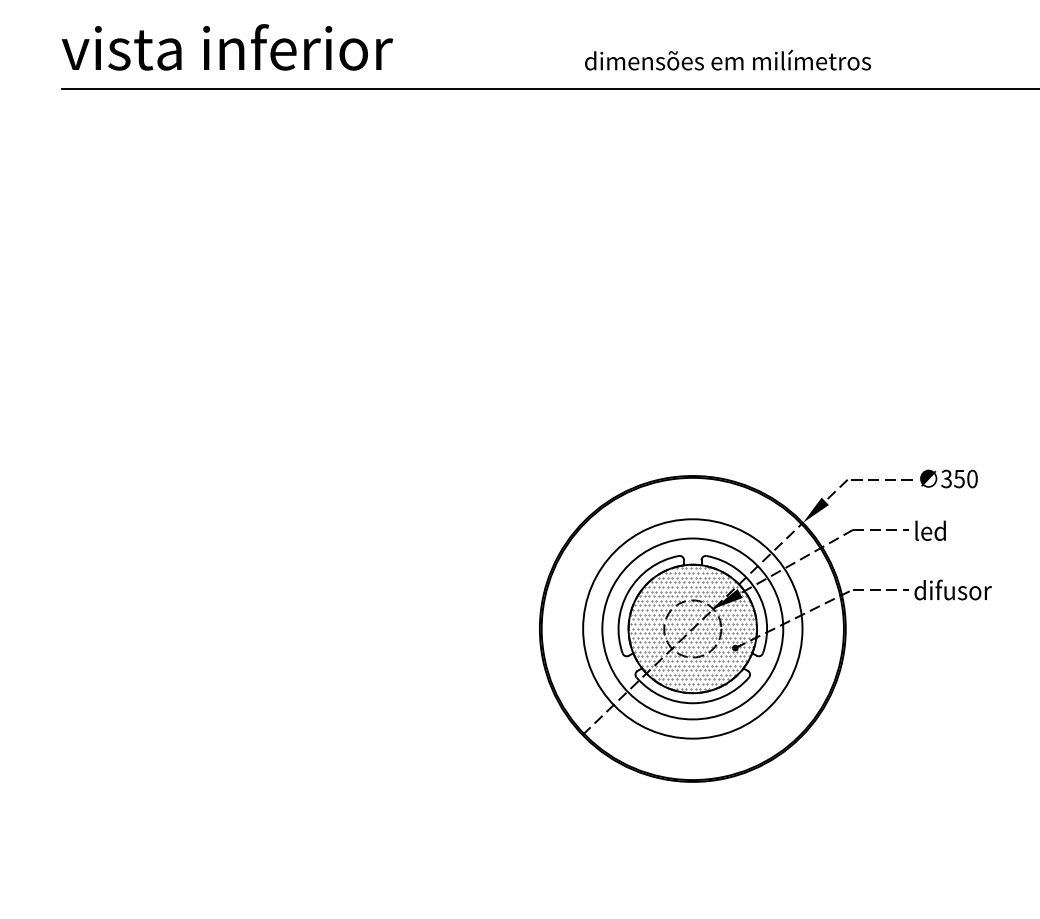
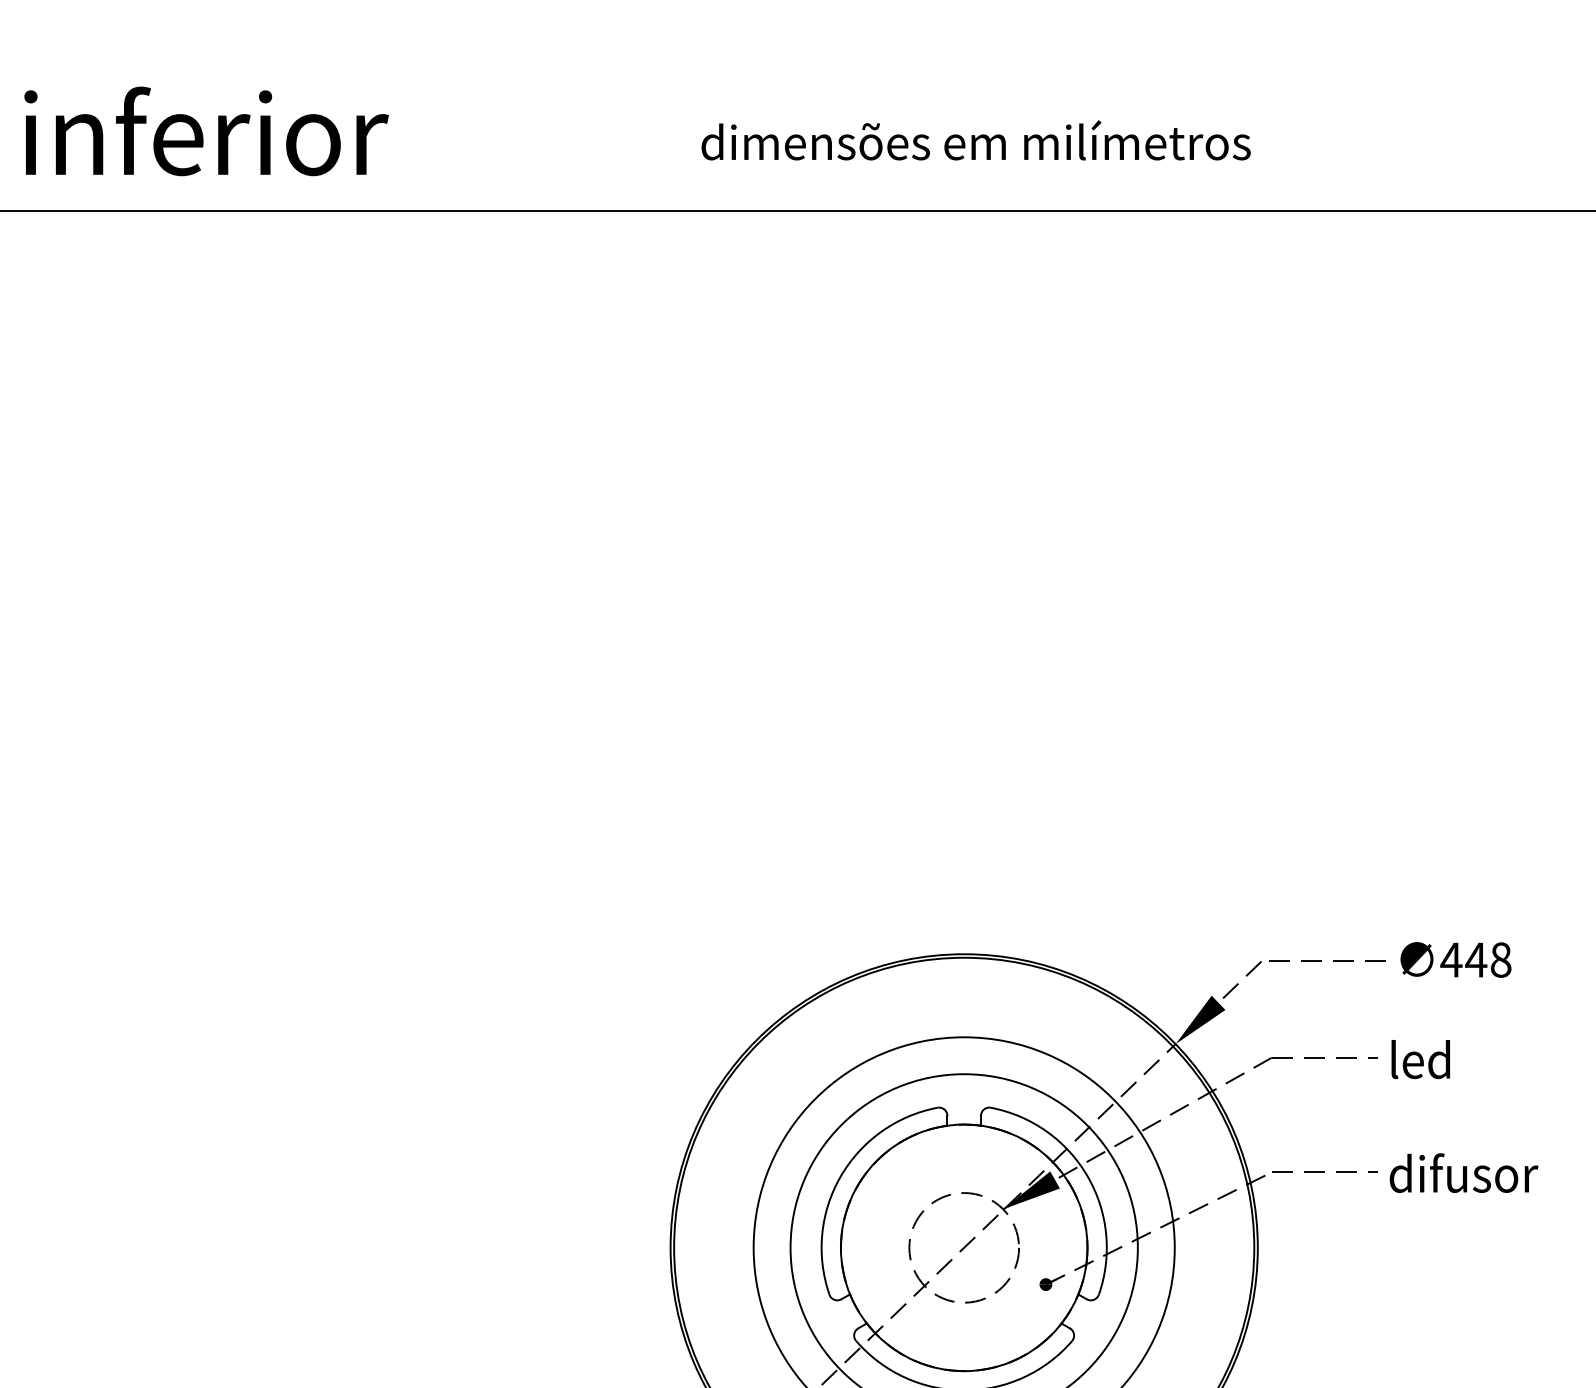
text: (727, 59) -> (975, 139), moved
text: (958, 478) -> (1474, 958), 350 -> 448
hatch: (692, 628) -> (963, 1246), removed

